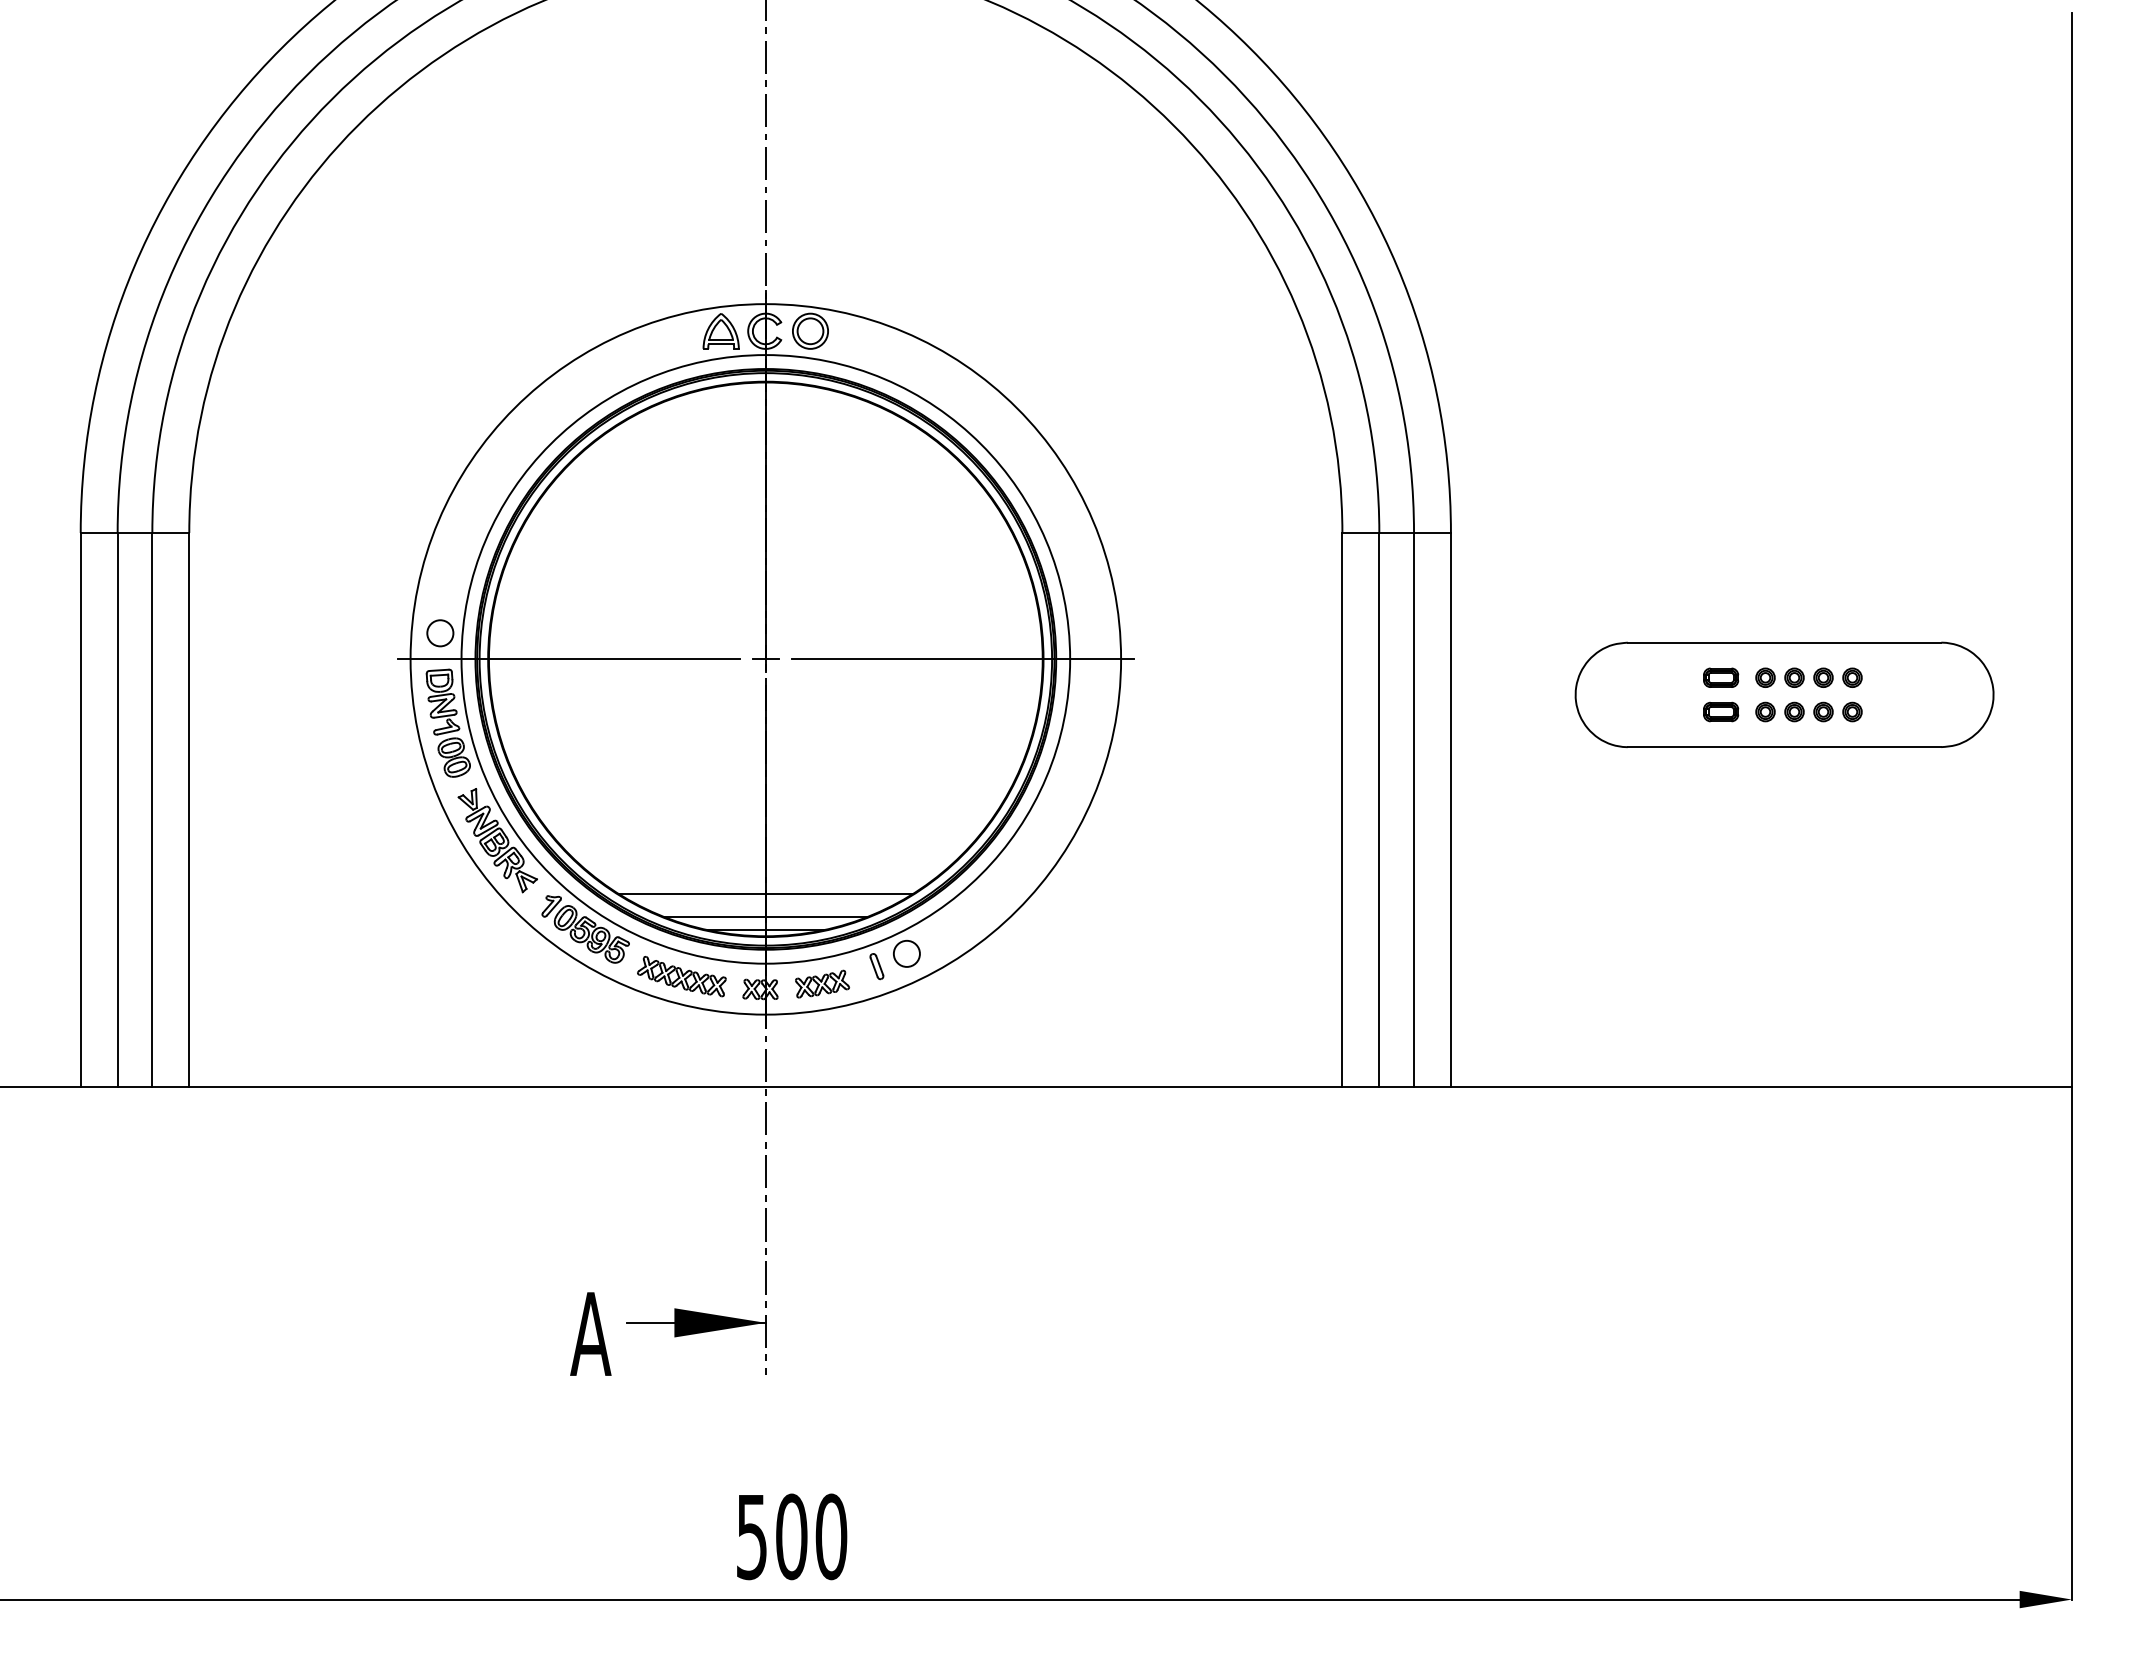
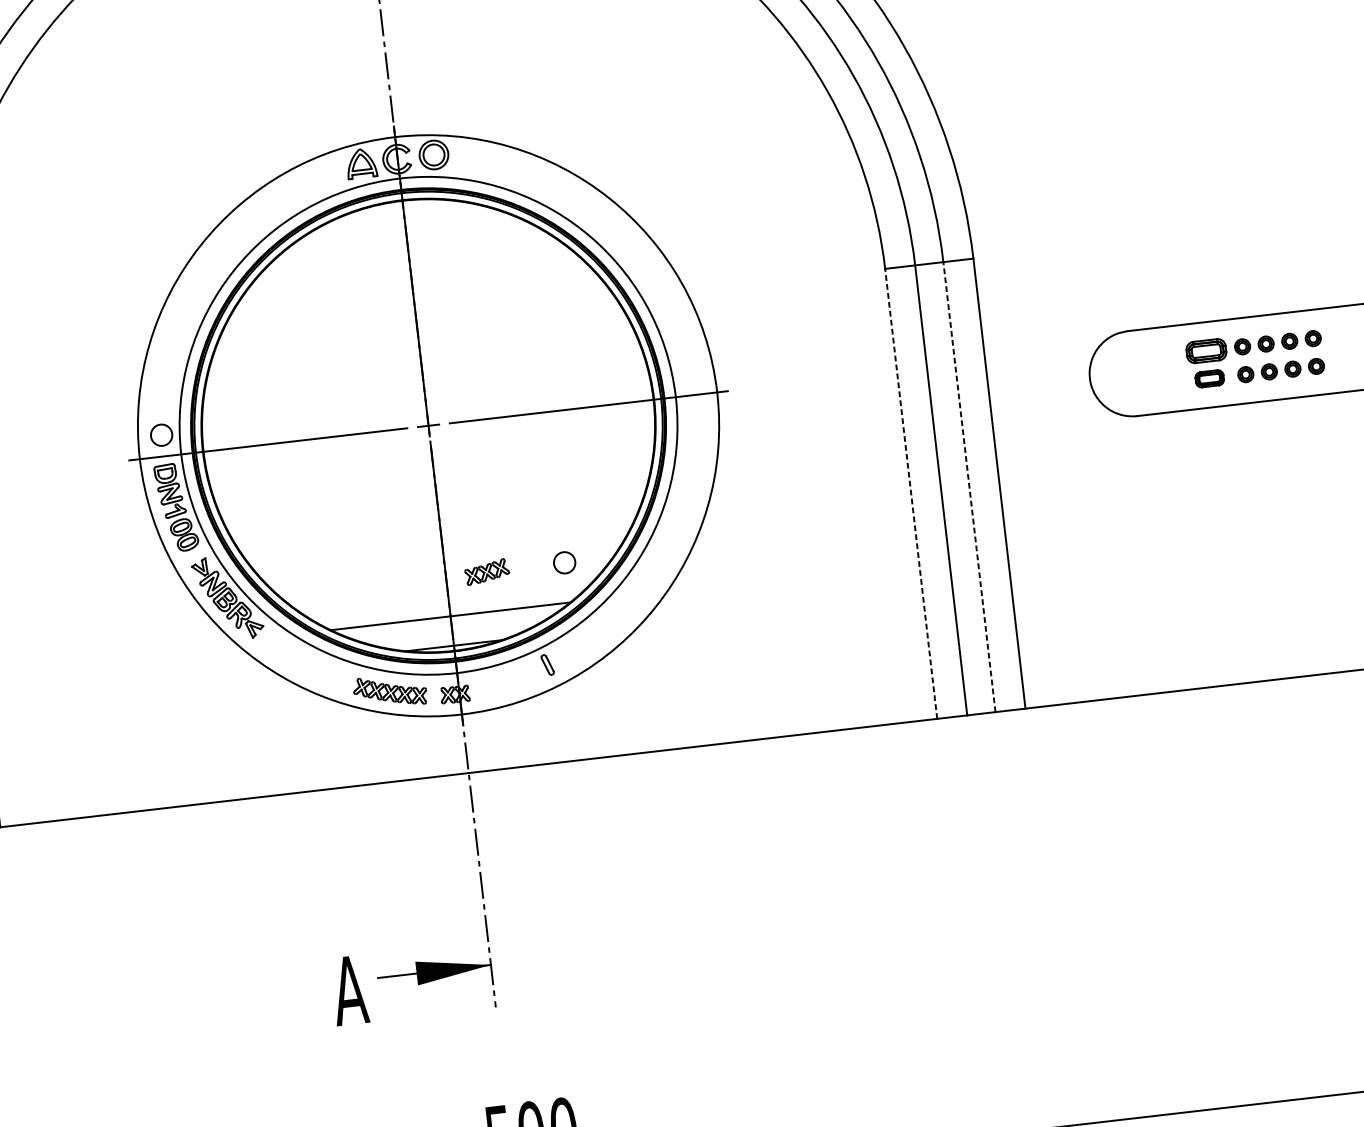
part: (1721, 677) -> (1206, 350), size x1.4
line: (1342, 809) -> (911, 493), solid -> dashed
line: (1414, 809) -> (969, 486), solid -> dashed
line: (765, 917) -> (452, 635), removed
part: (585, 929) -> (307, 662), removed
circle: (906, 953) -> (564, 562), moved
part: (822, 983) -> (487, 571), moved

